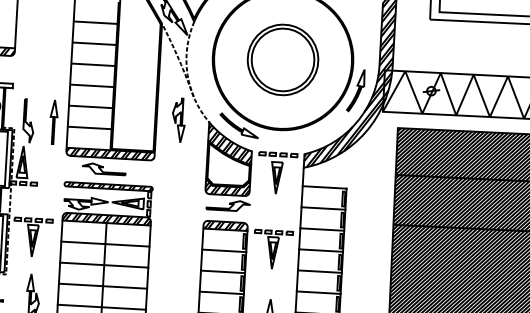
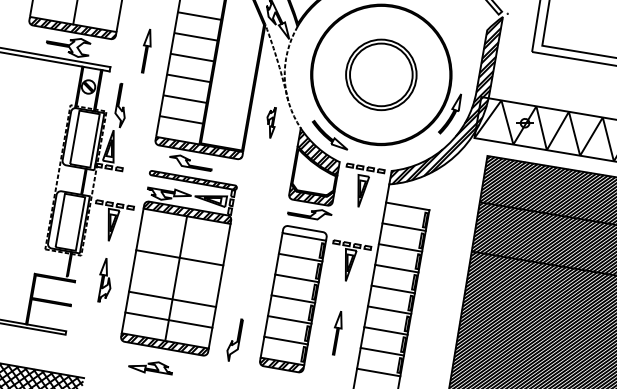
part: (179, 120) -> (271, 122), size x0.7
part: (53, 121) -> (146, 50), moved
hatch: (225, 226) -> (304, 233), removed
line: (104, 243) -> (182, 236), removed
line: (102, 286) -> (175, 278), removed

